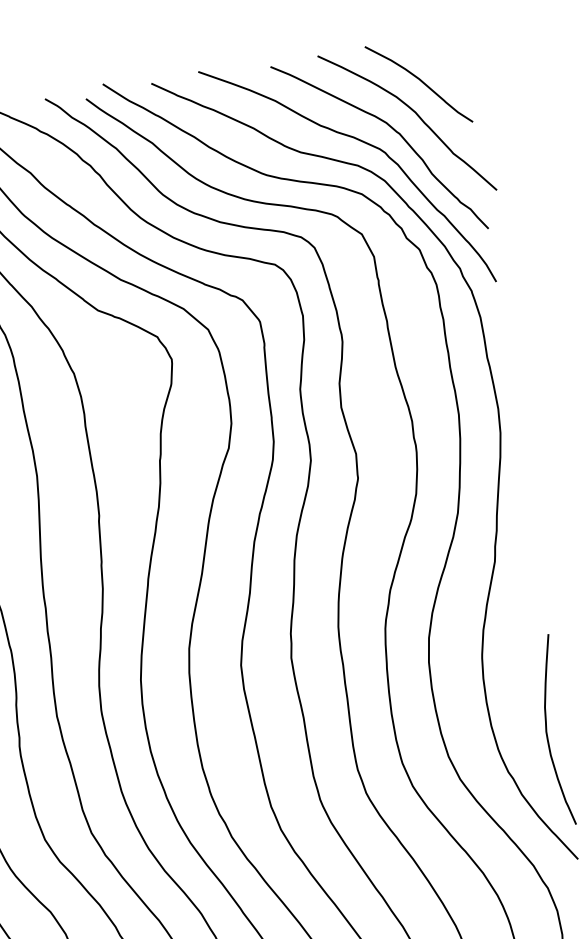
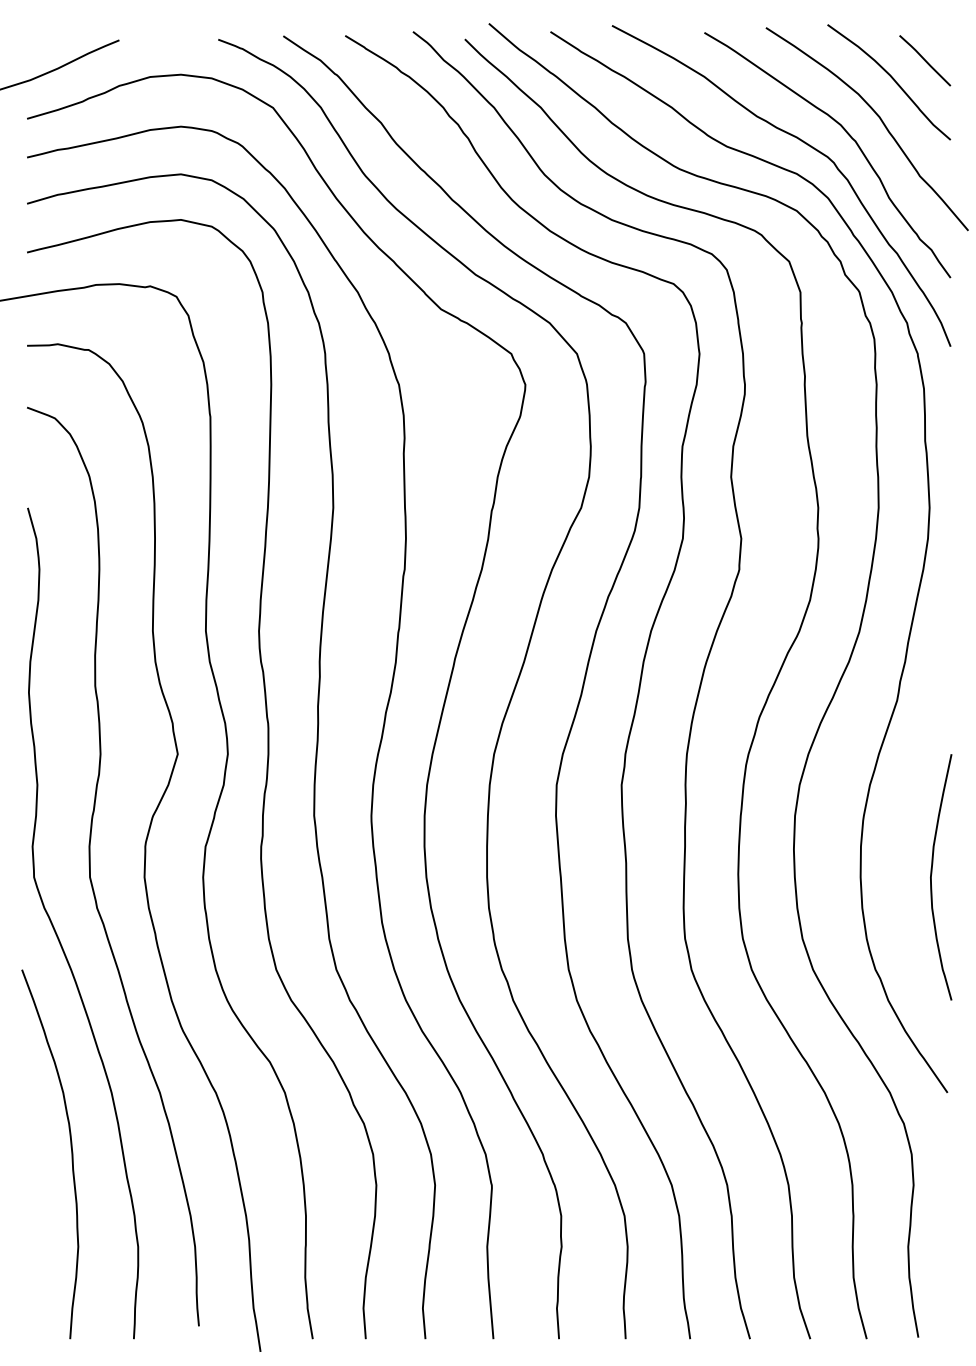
line: (444, 63) -> (925, 60), added
curve: (547, 729) -> (932, 874), moved

